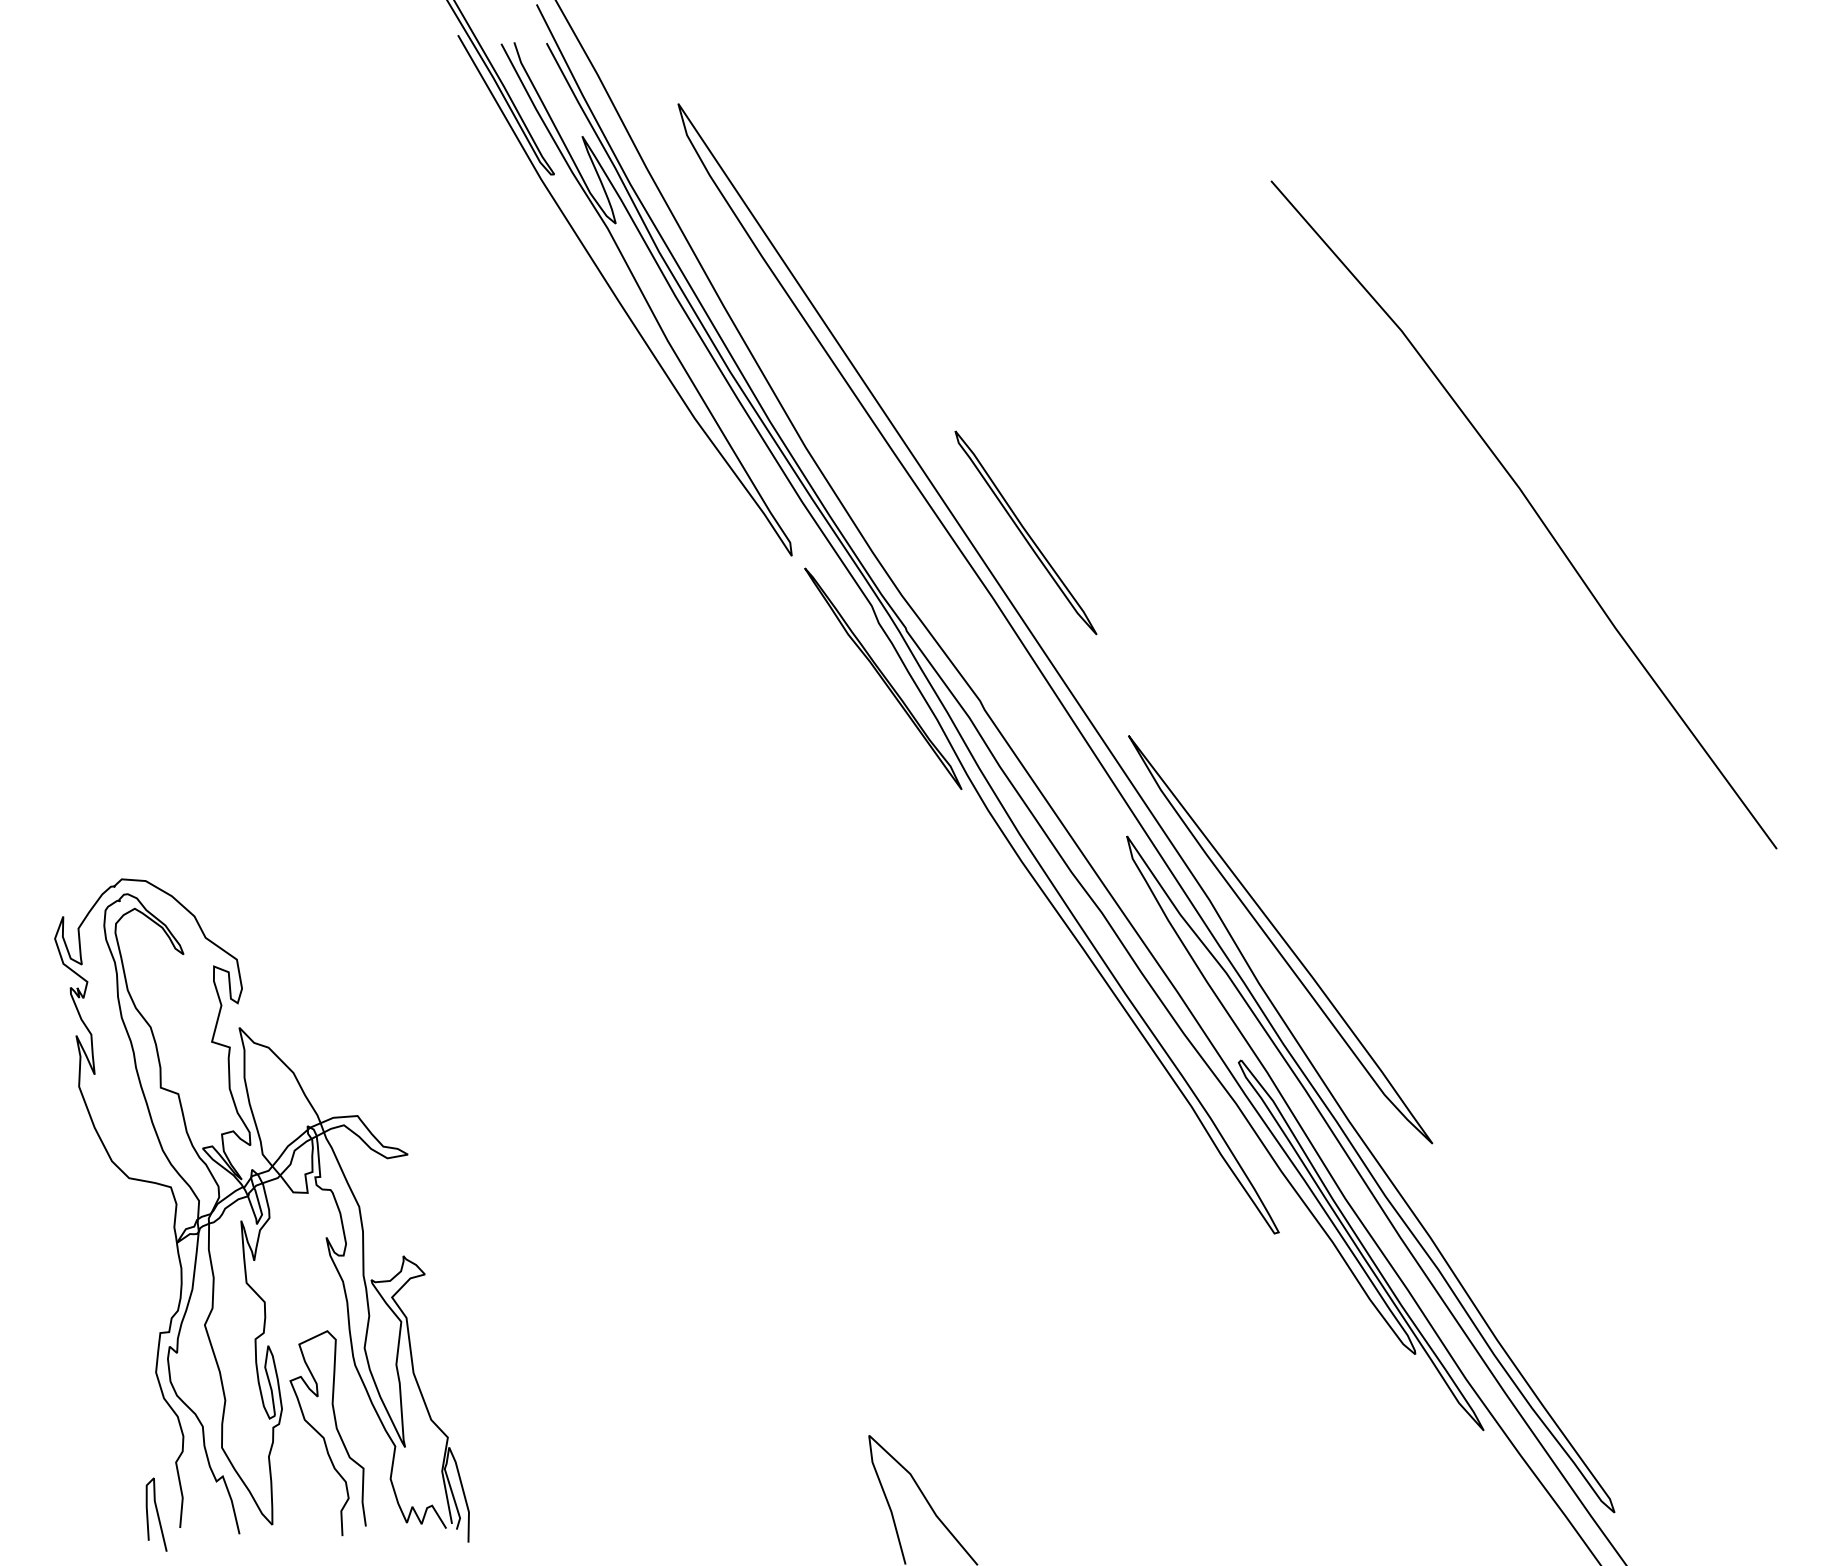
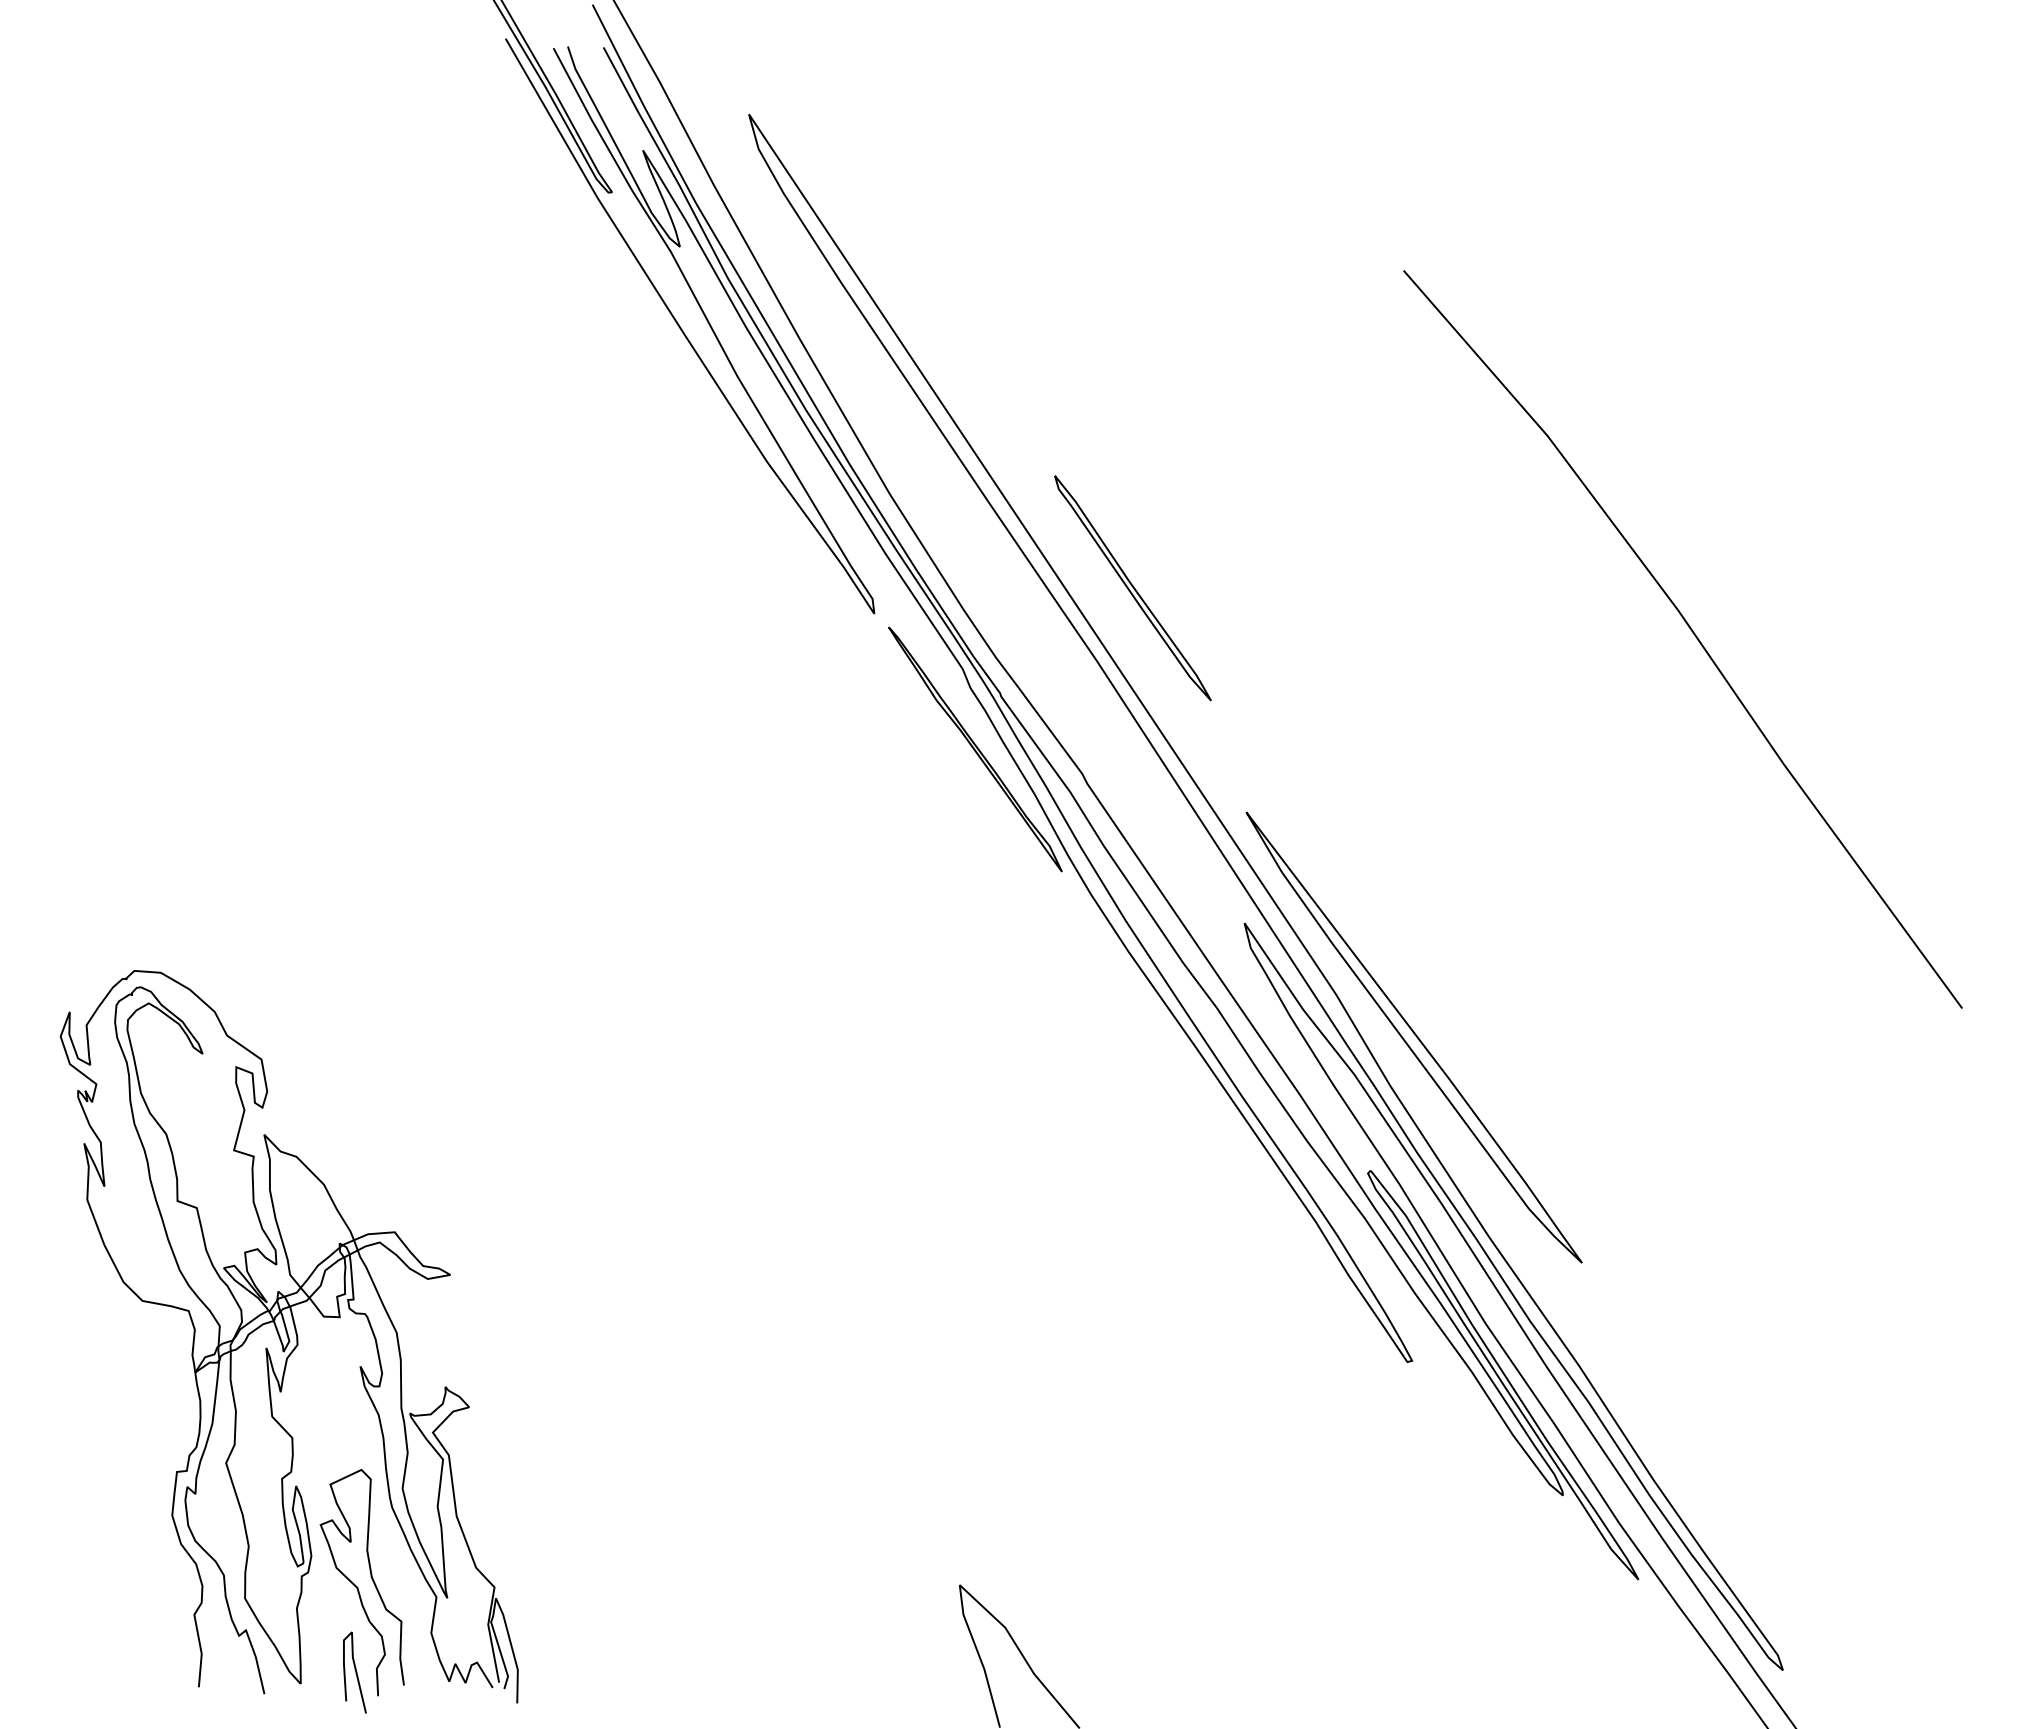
line: (1532, 509) -> (1692, 633), moved
curve: (157, 1514) -> (355, 1672), moved

